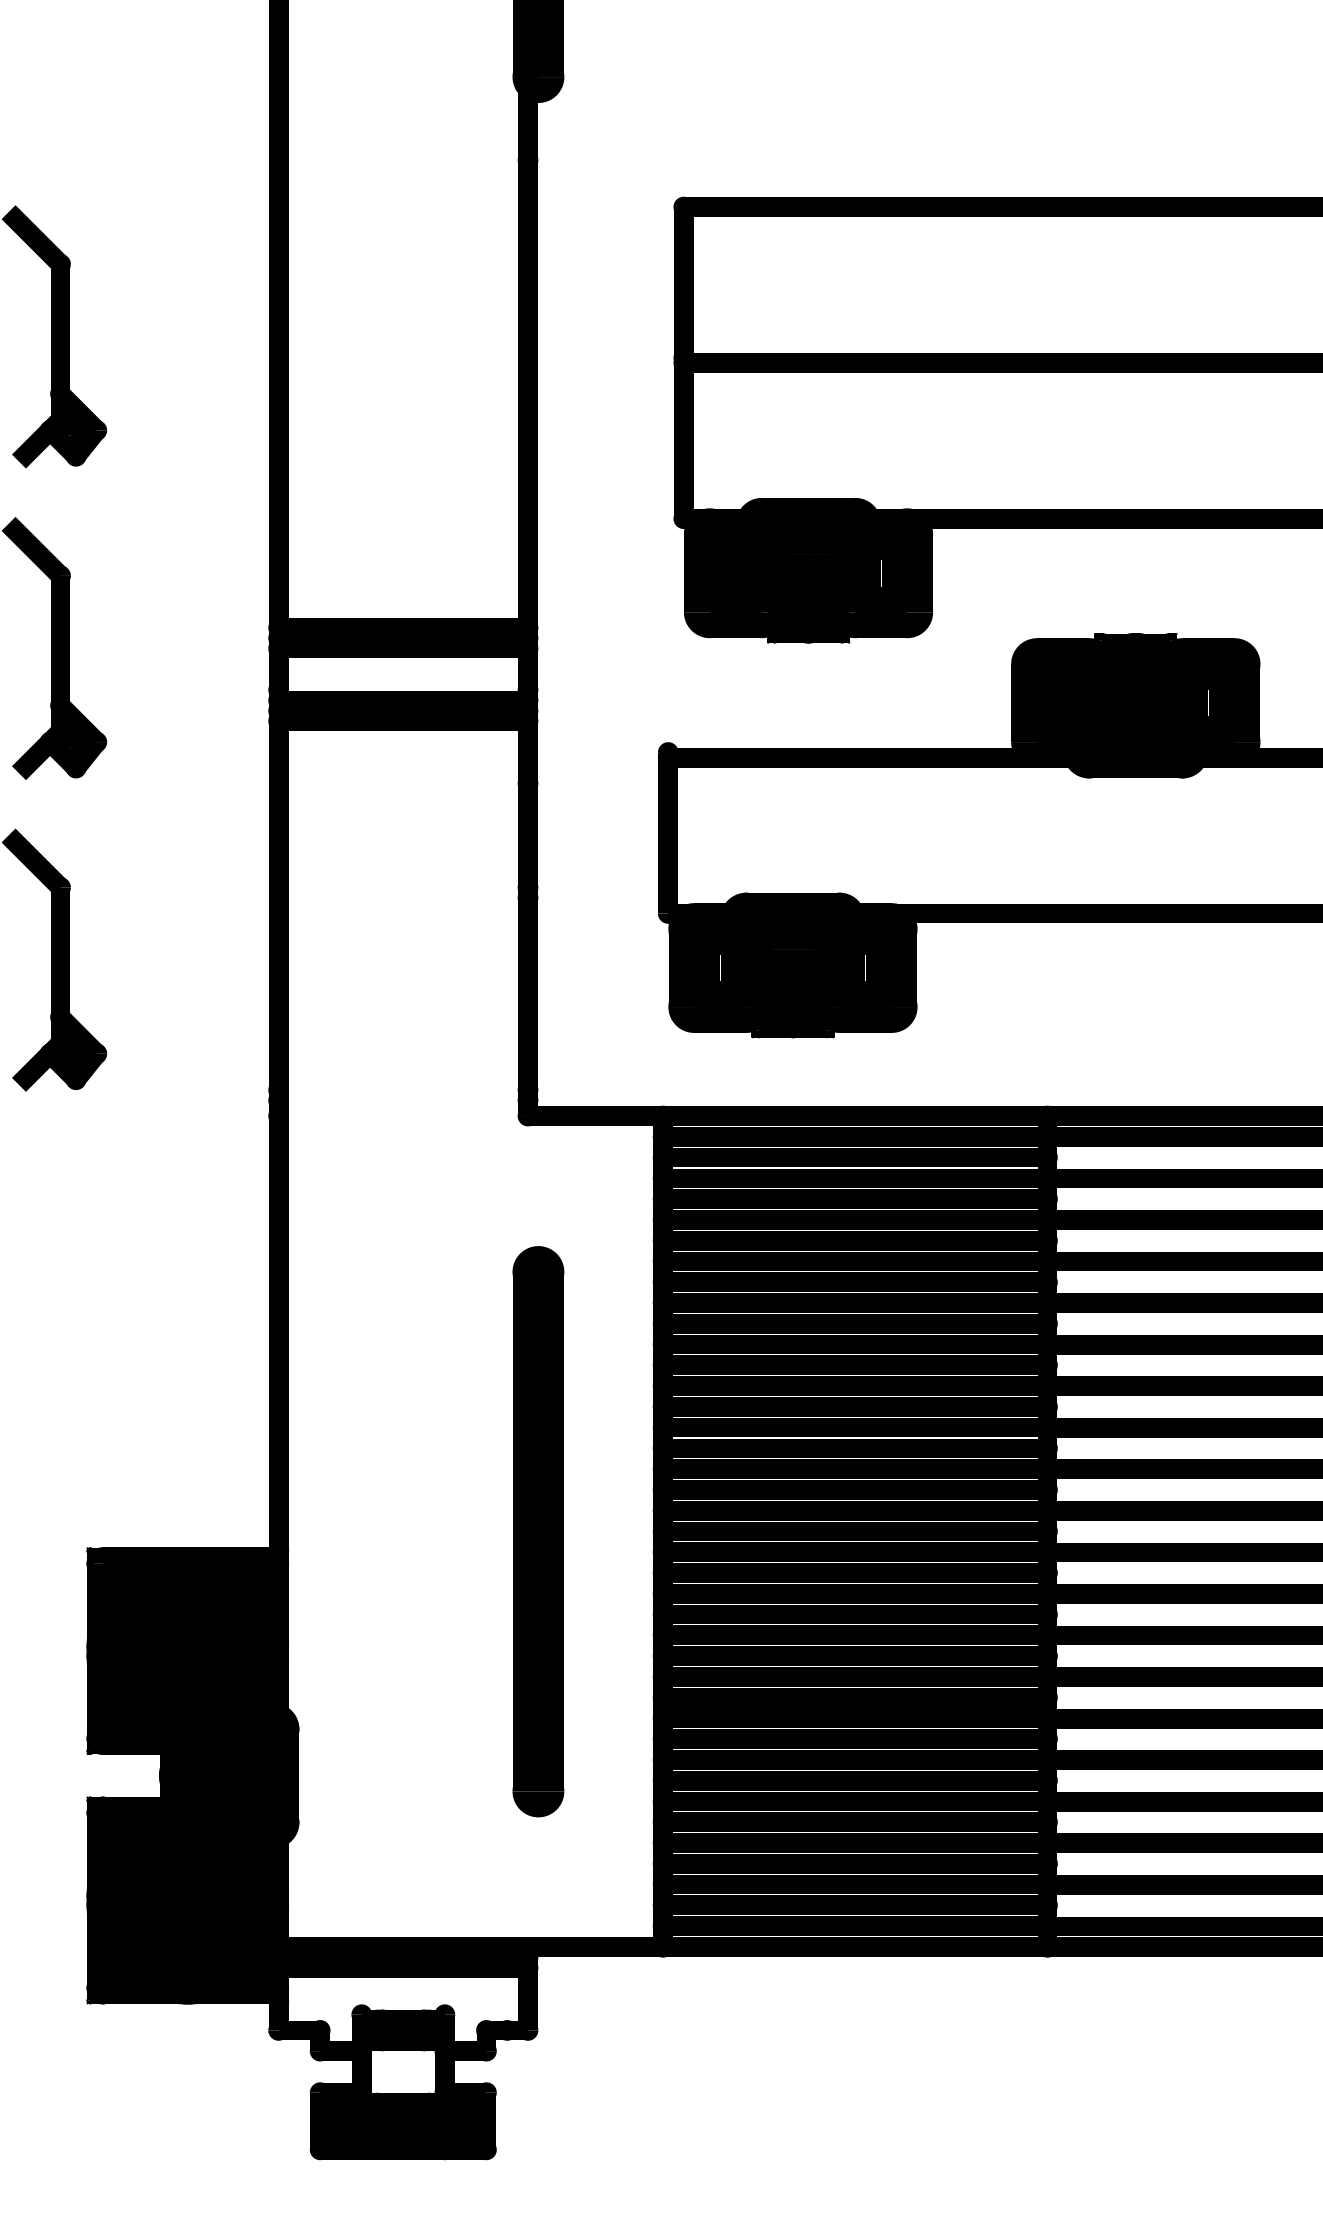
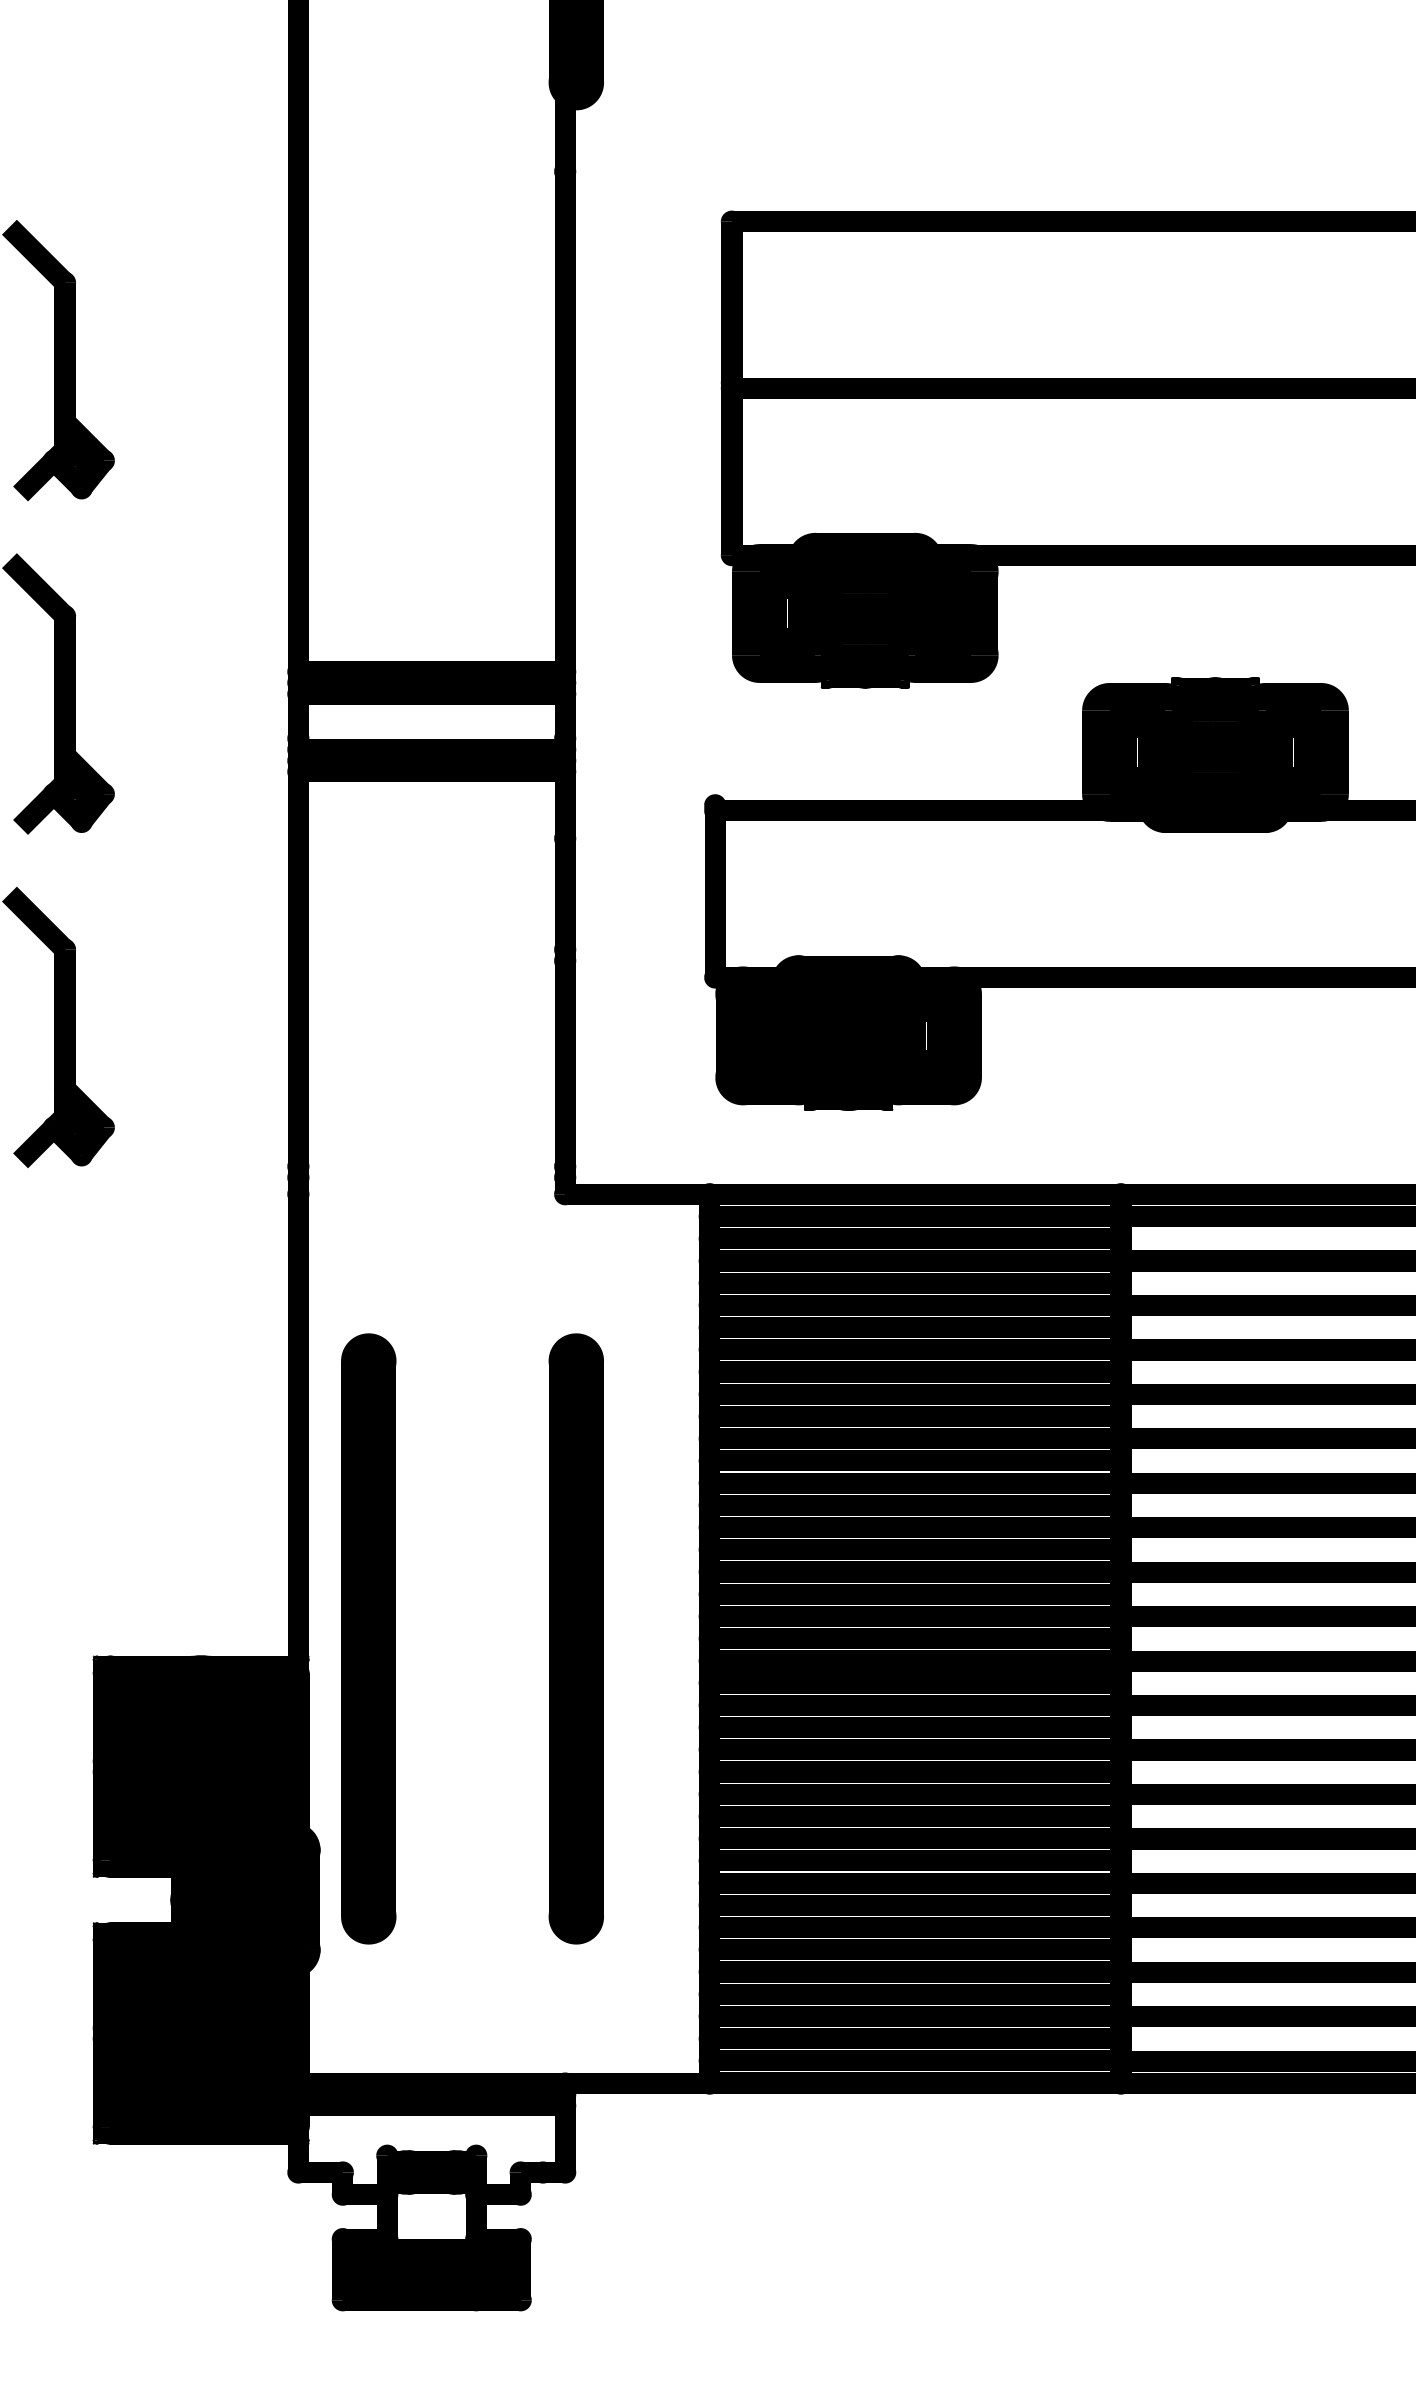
part: (344, 1531) -> (368, 1638), added

